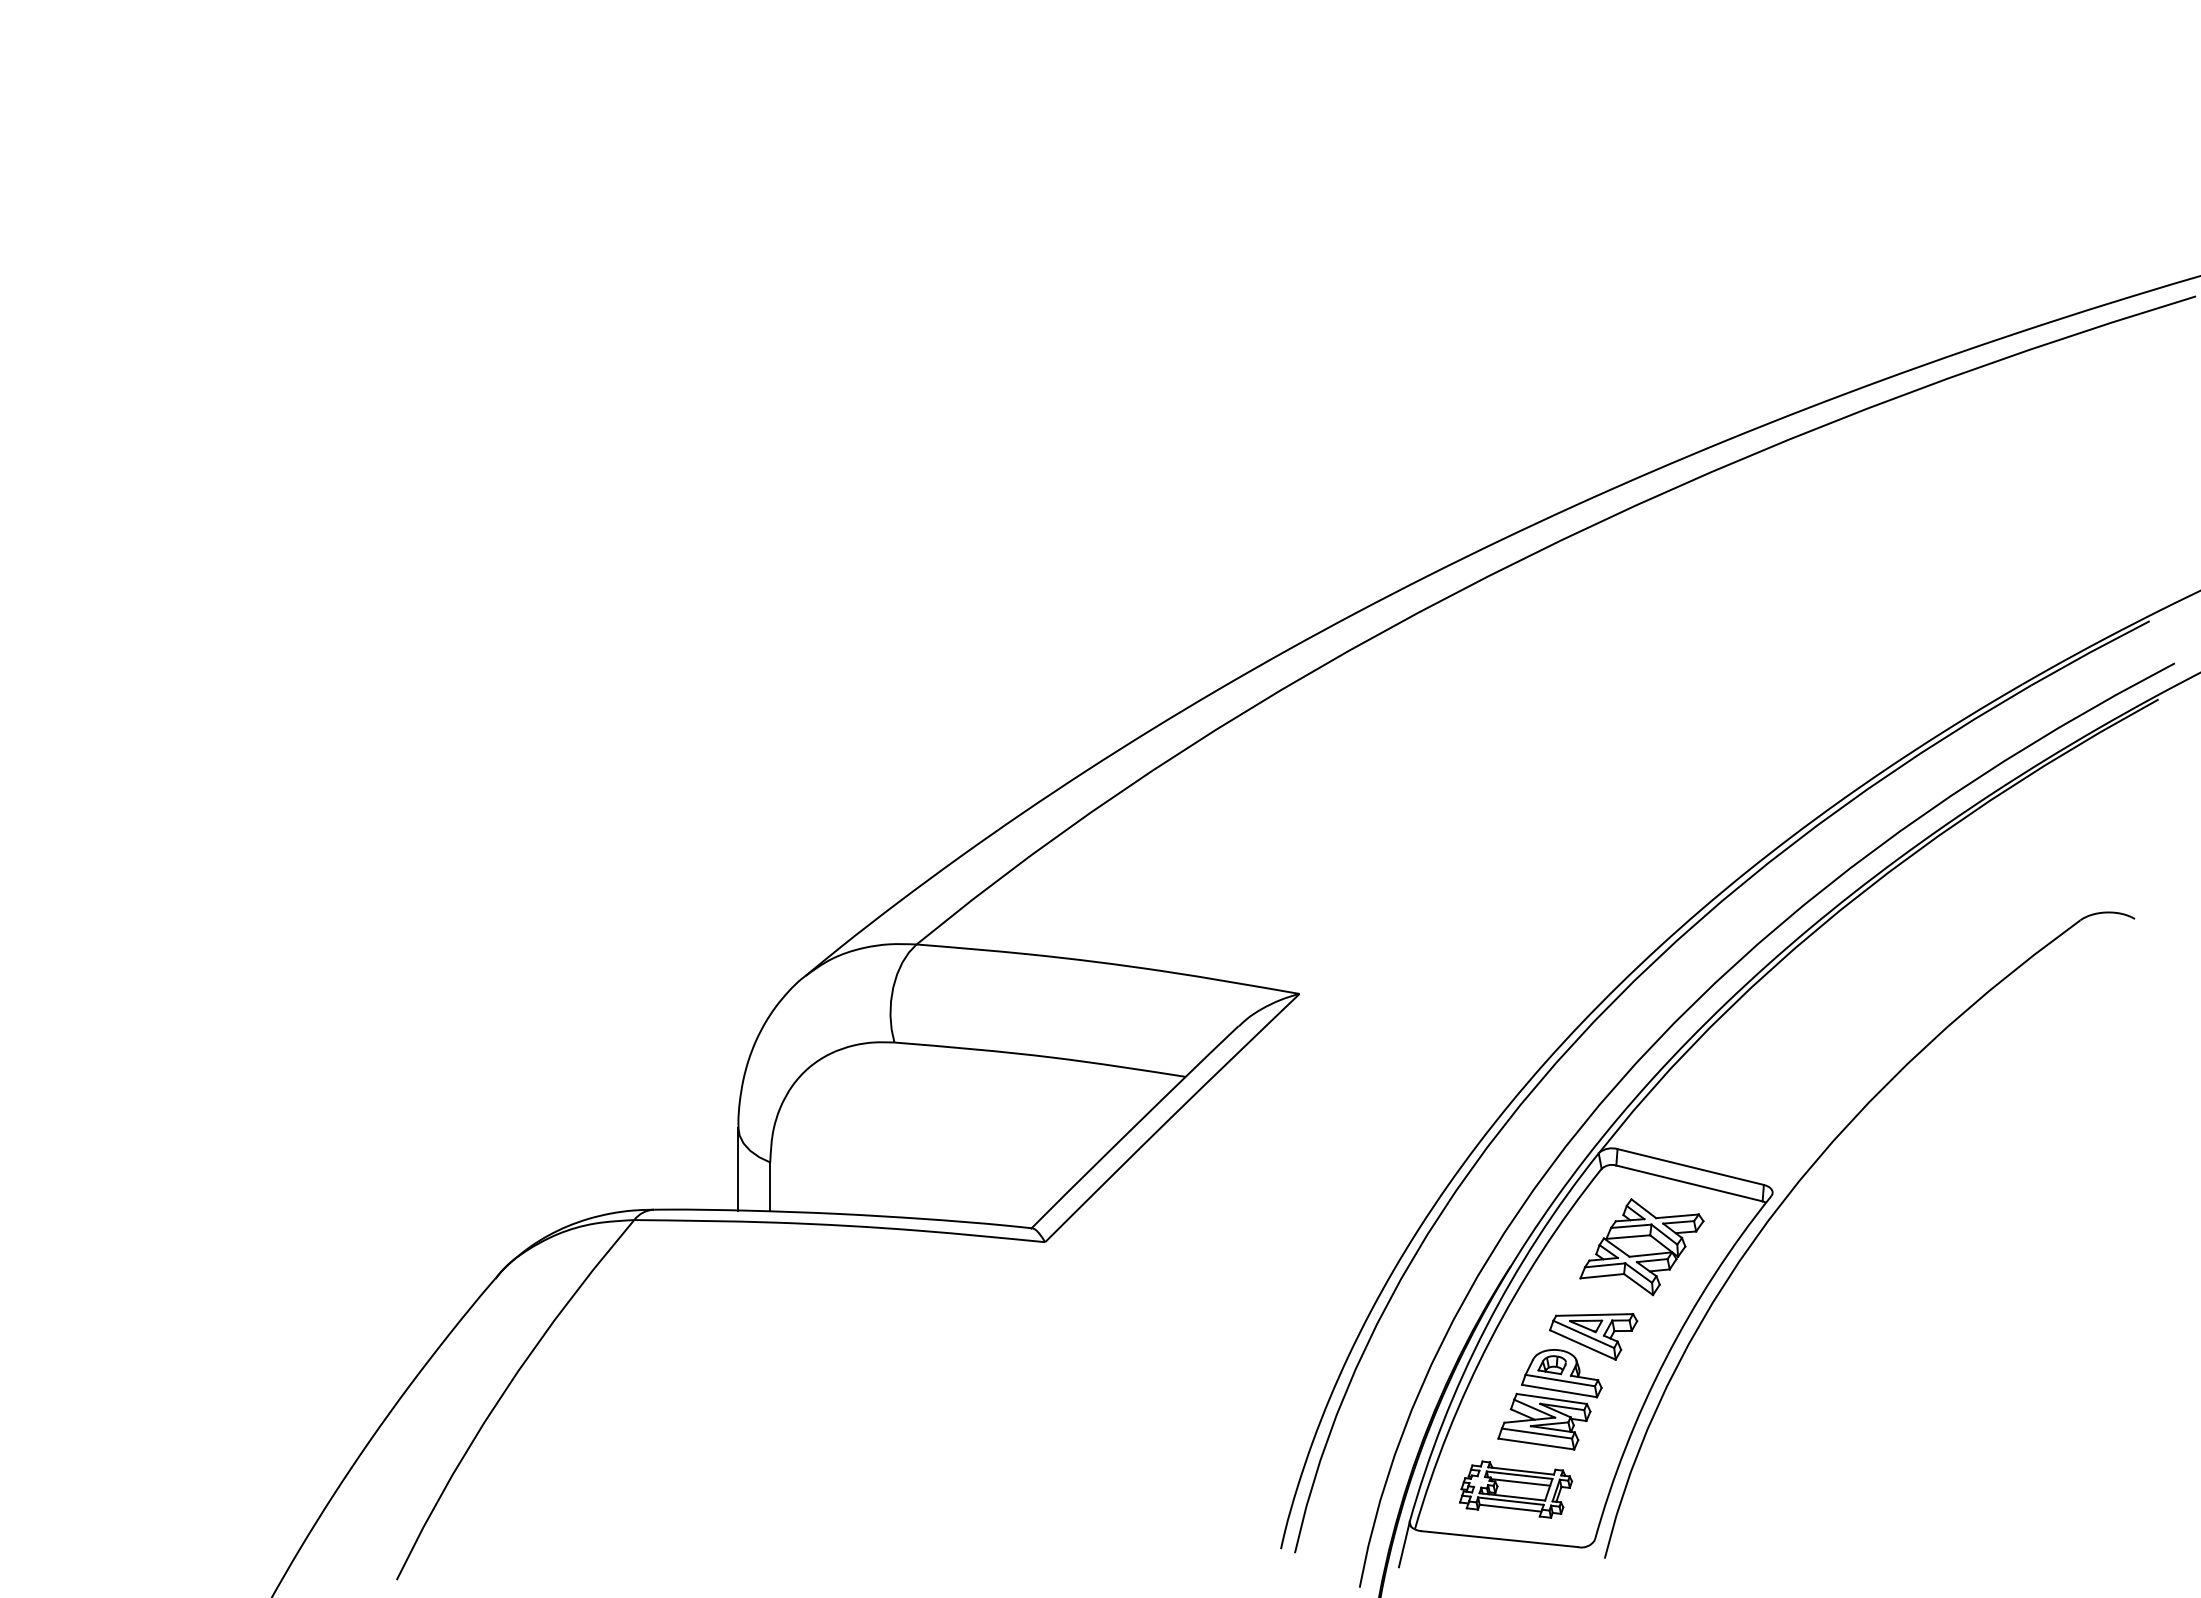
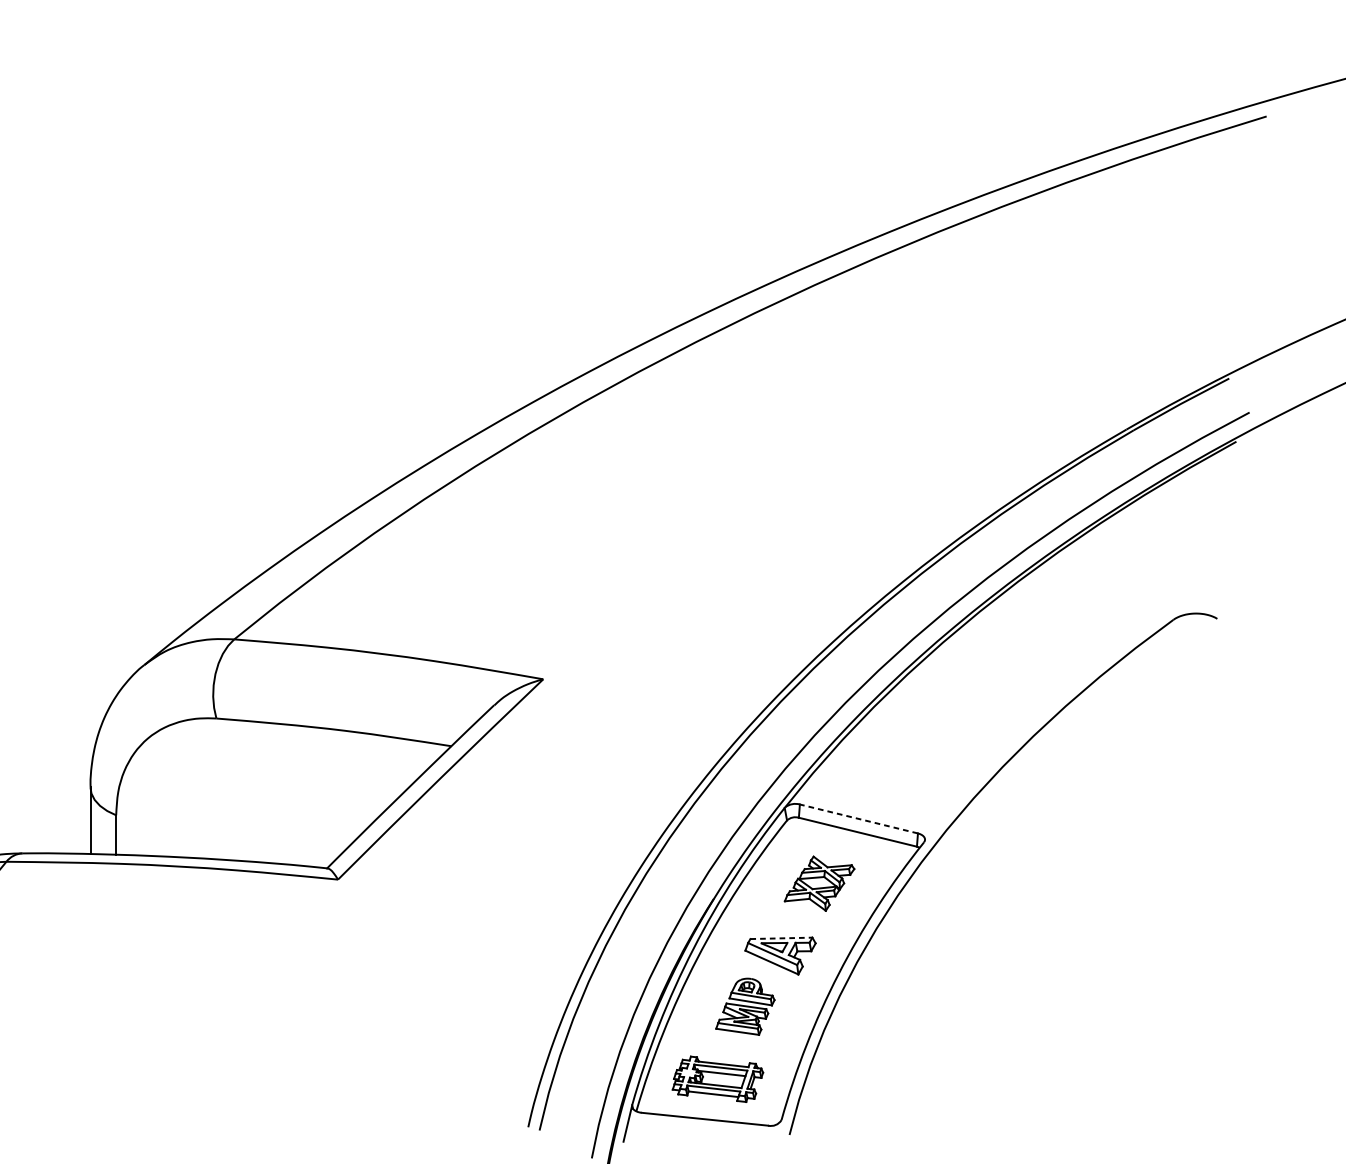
line: (1690, 1166) -> (858, 818), solid -> dashed
part: (1641, 1247) -> (819, 883), size x0.7
line: (1595, 1314) -> (782, 937), solid -> dashed
part: (1549, 1399) -> (744, 1006), size x0.7

